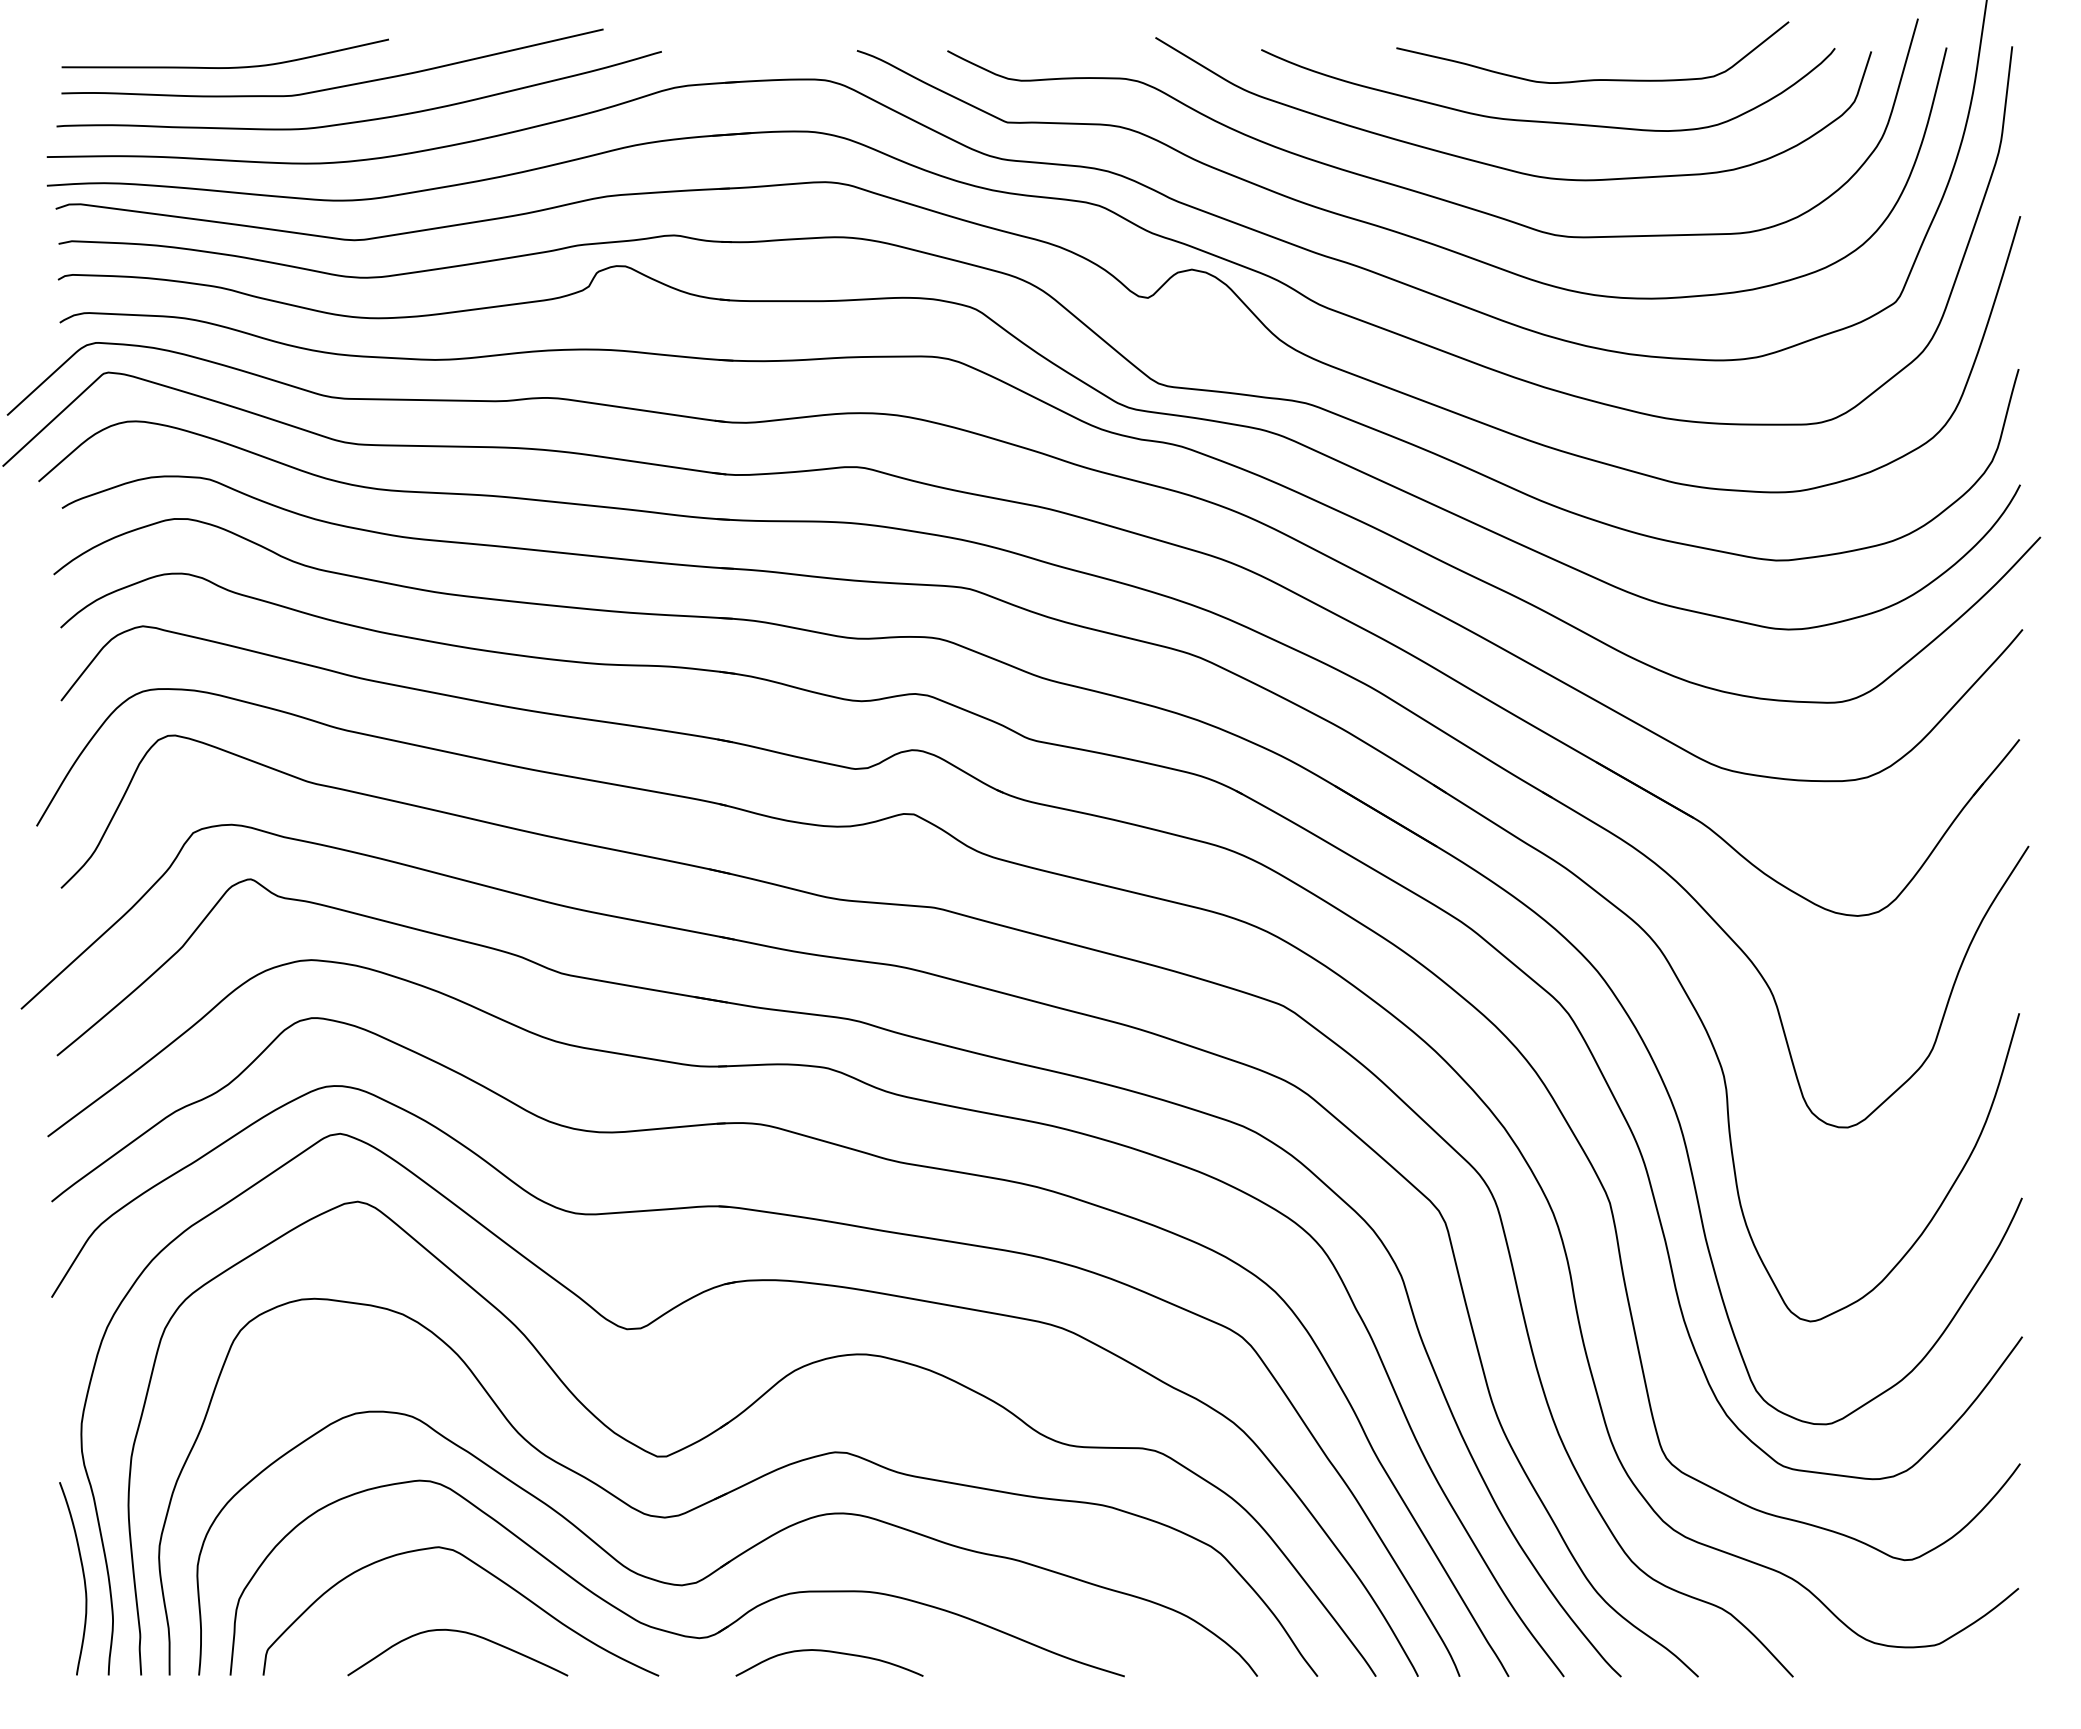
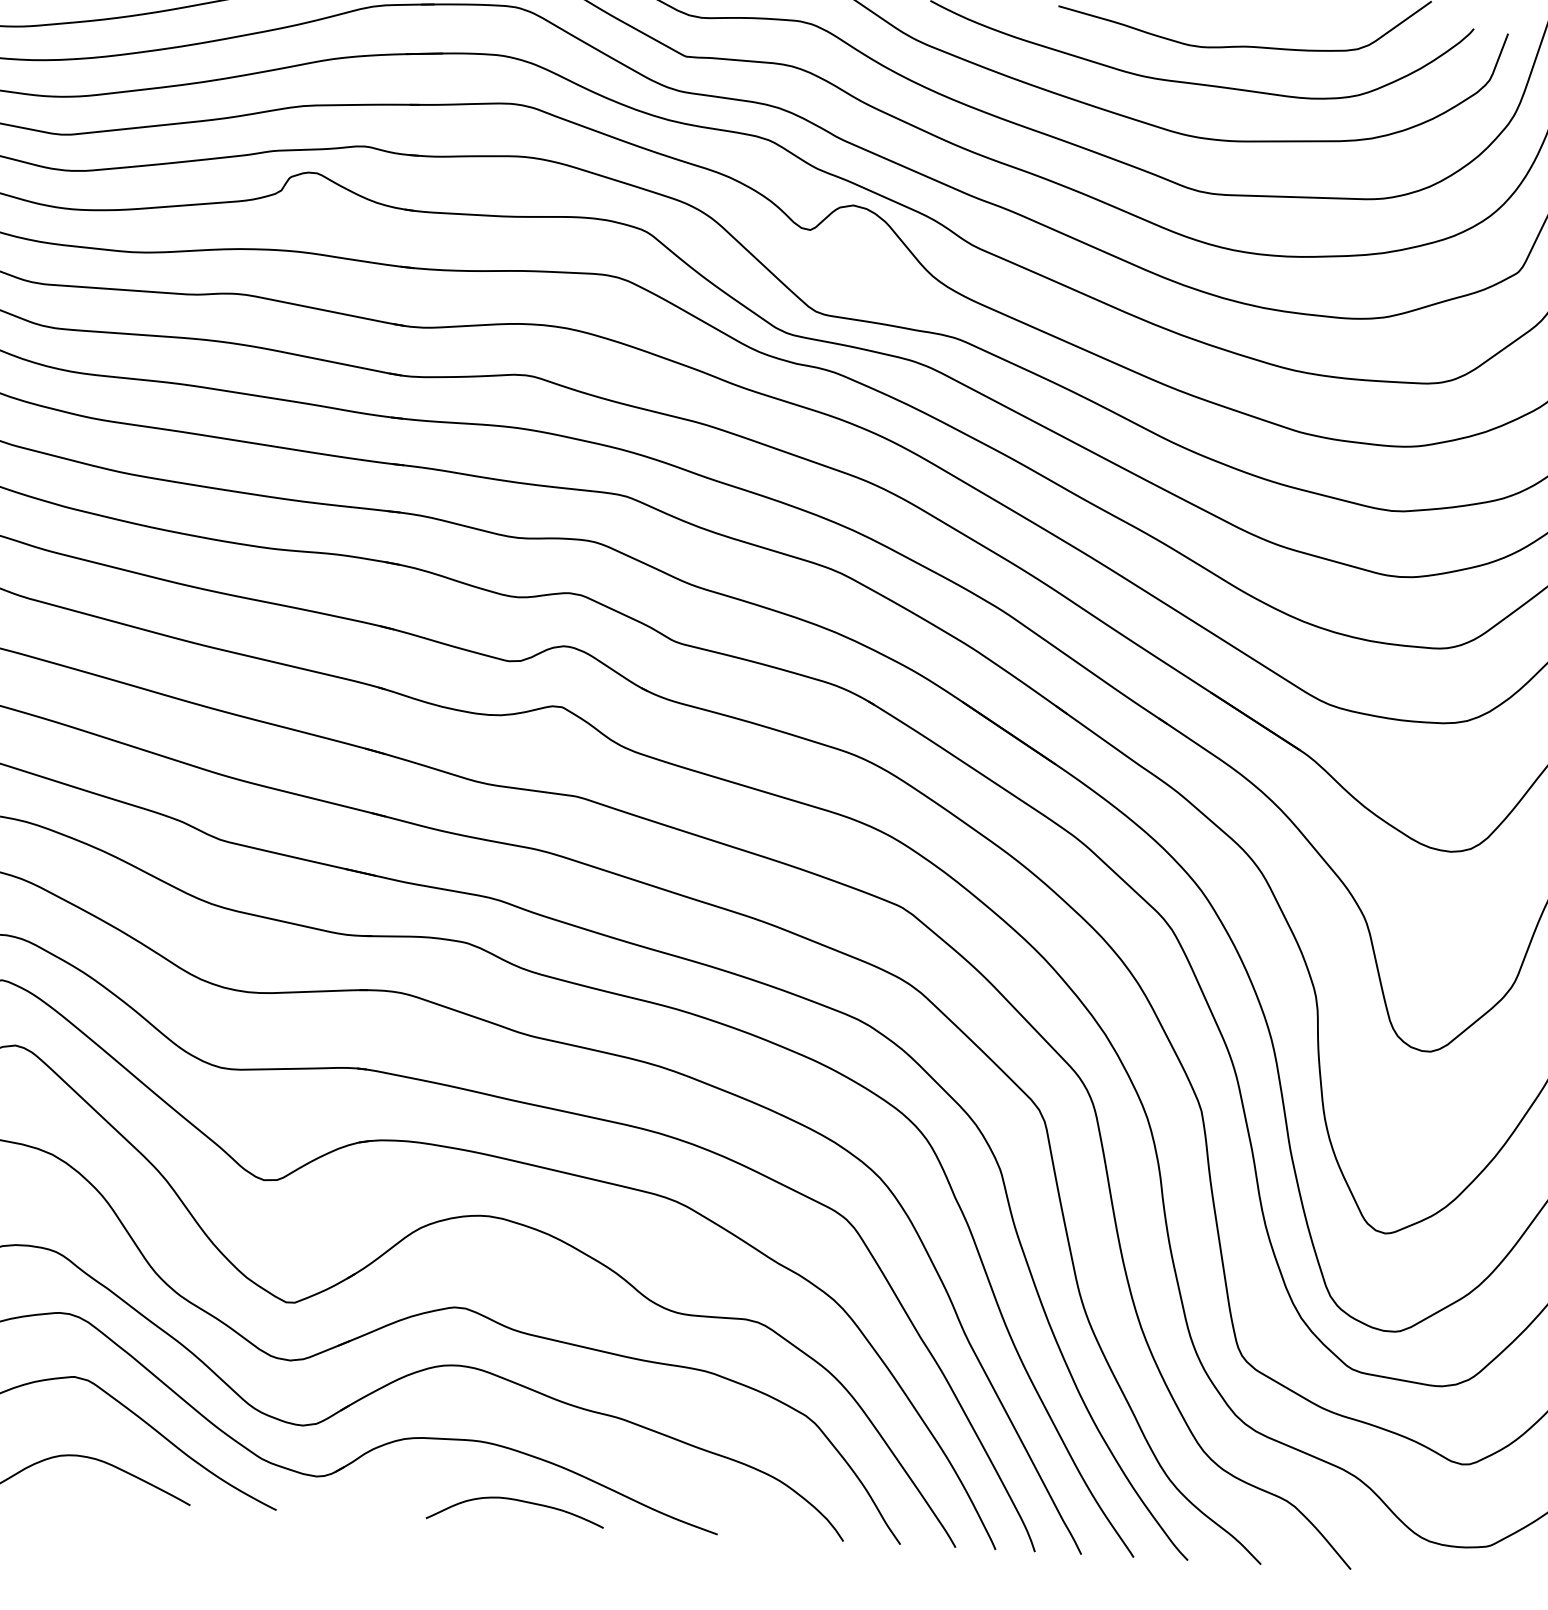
curve: (829, 1652) -> (515, 1500), moved

